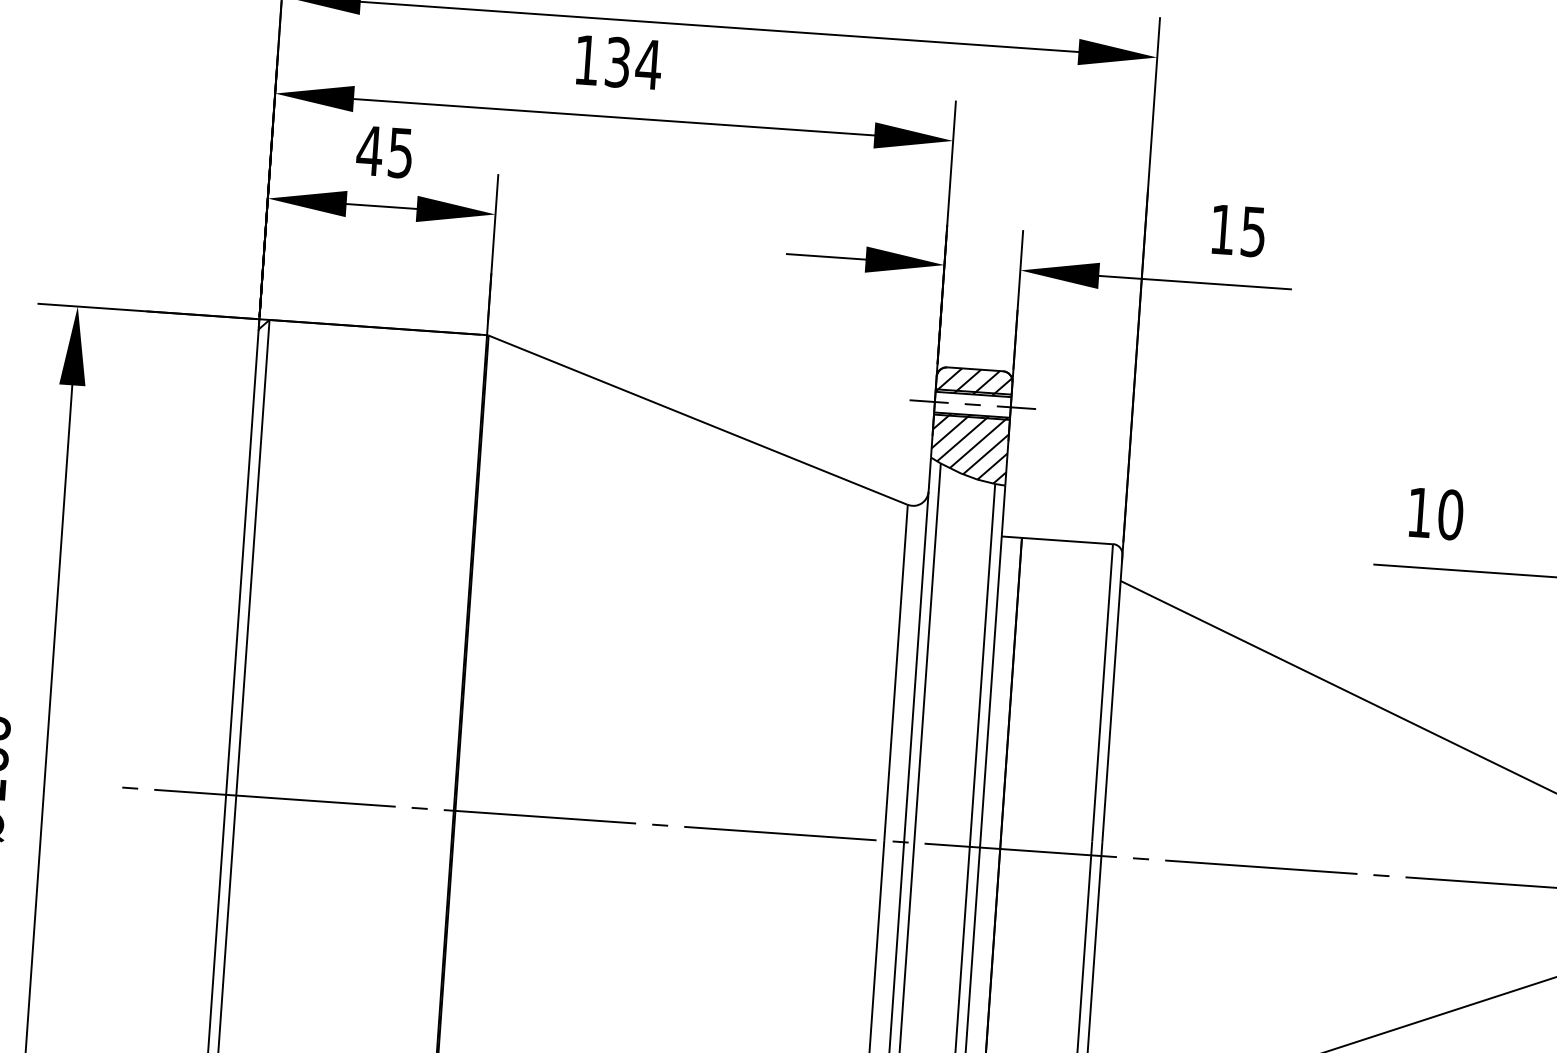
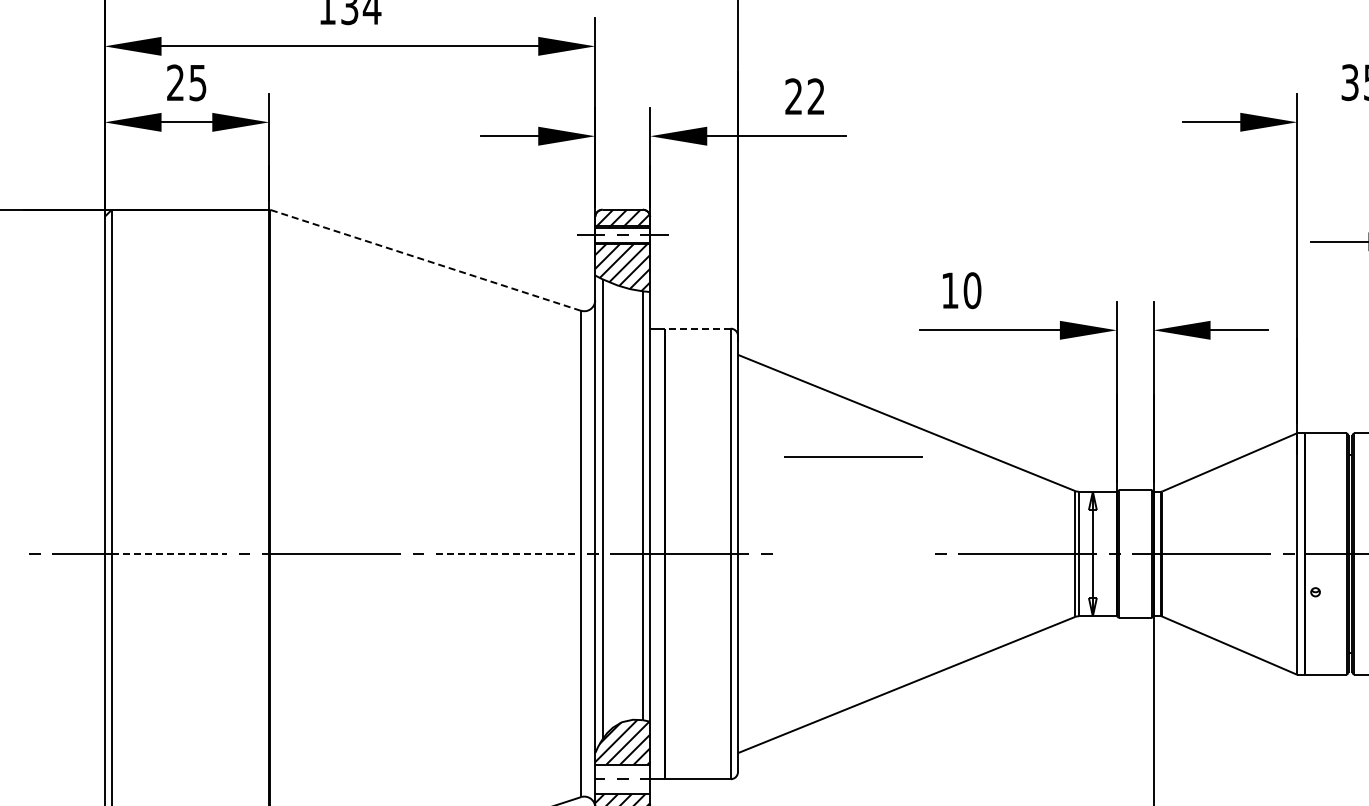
text: (369, 150) -> (175, 82), 45 -> 25
text: (1237, 230) -> (804, 96), 15 -> 22
line: (697, 420) -> (425, 260), solid -> dashed
line: (1067, 540) -> (697, 328), solid -> dashed
line: (315, 801) -> (169, 554), solid -> dashed
line: (780, 834) -> (505, 554), solid -> dashed
line: (1260, 866) -> (853, 456), moved

